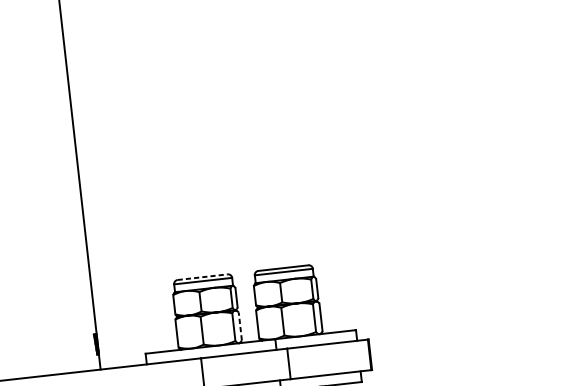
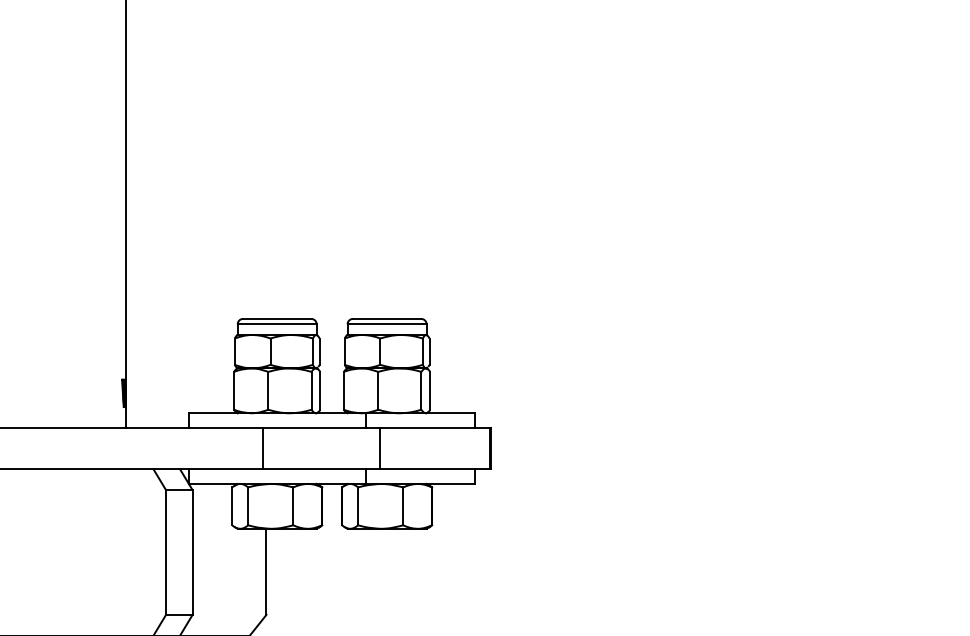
line: (202, 276) -> (277, 318), dashed -> solid
line: (240, 326) -> (320, 390), dashed -> solid

